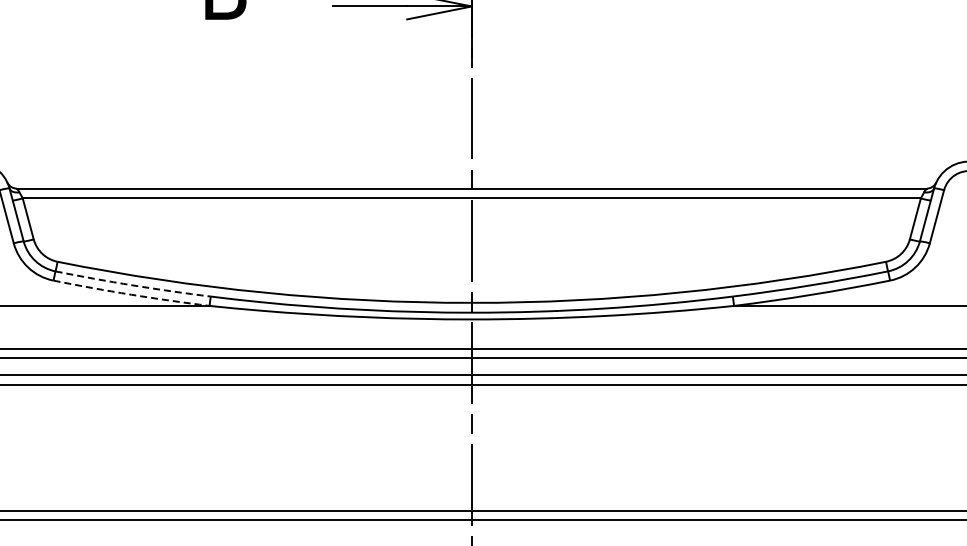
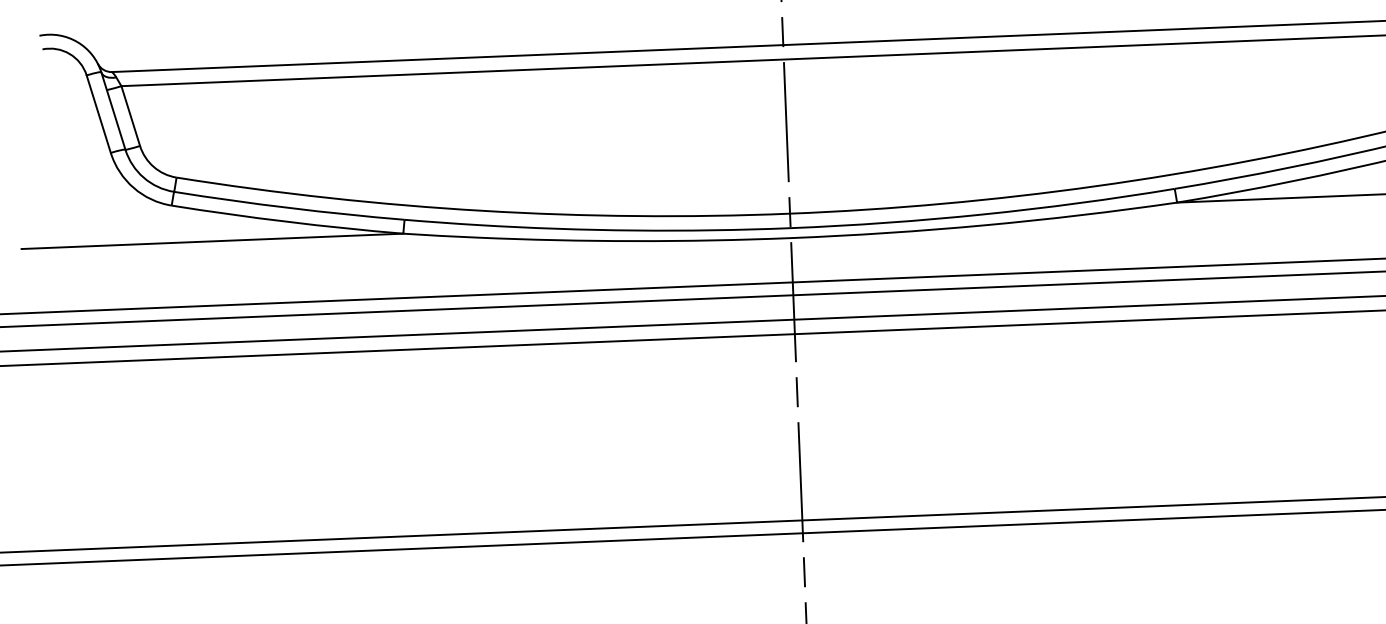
arc: (132, 285) -> (288, 208), dashed -> solid
arc: (131, 294) -> (287, 221), dashed -> solid

